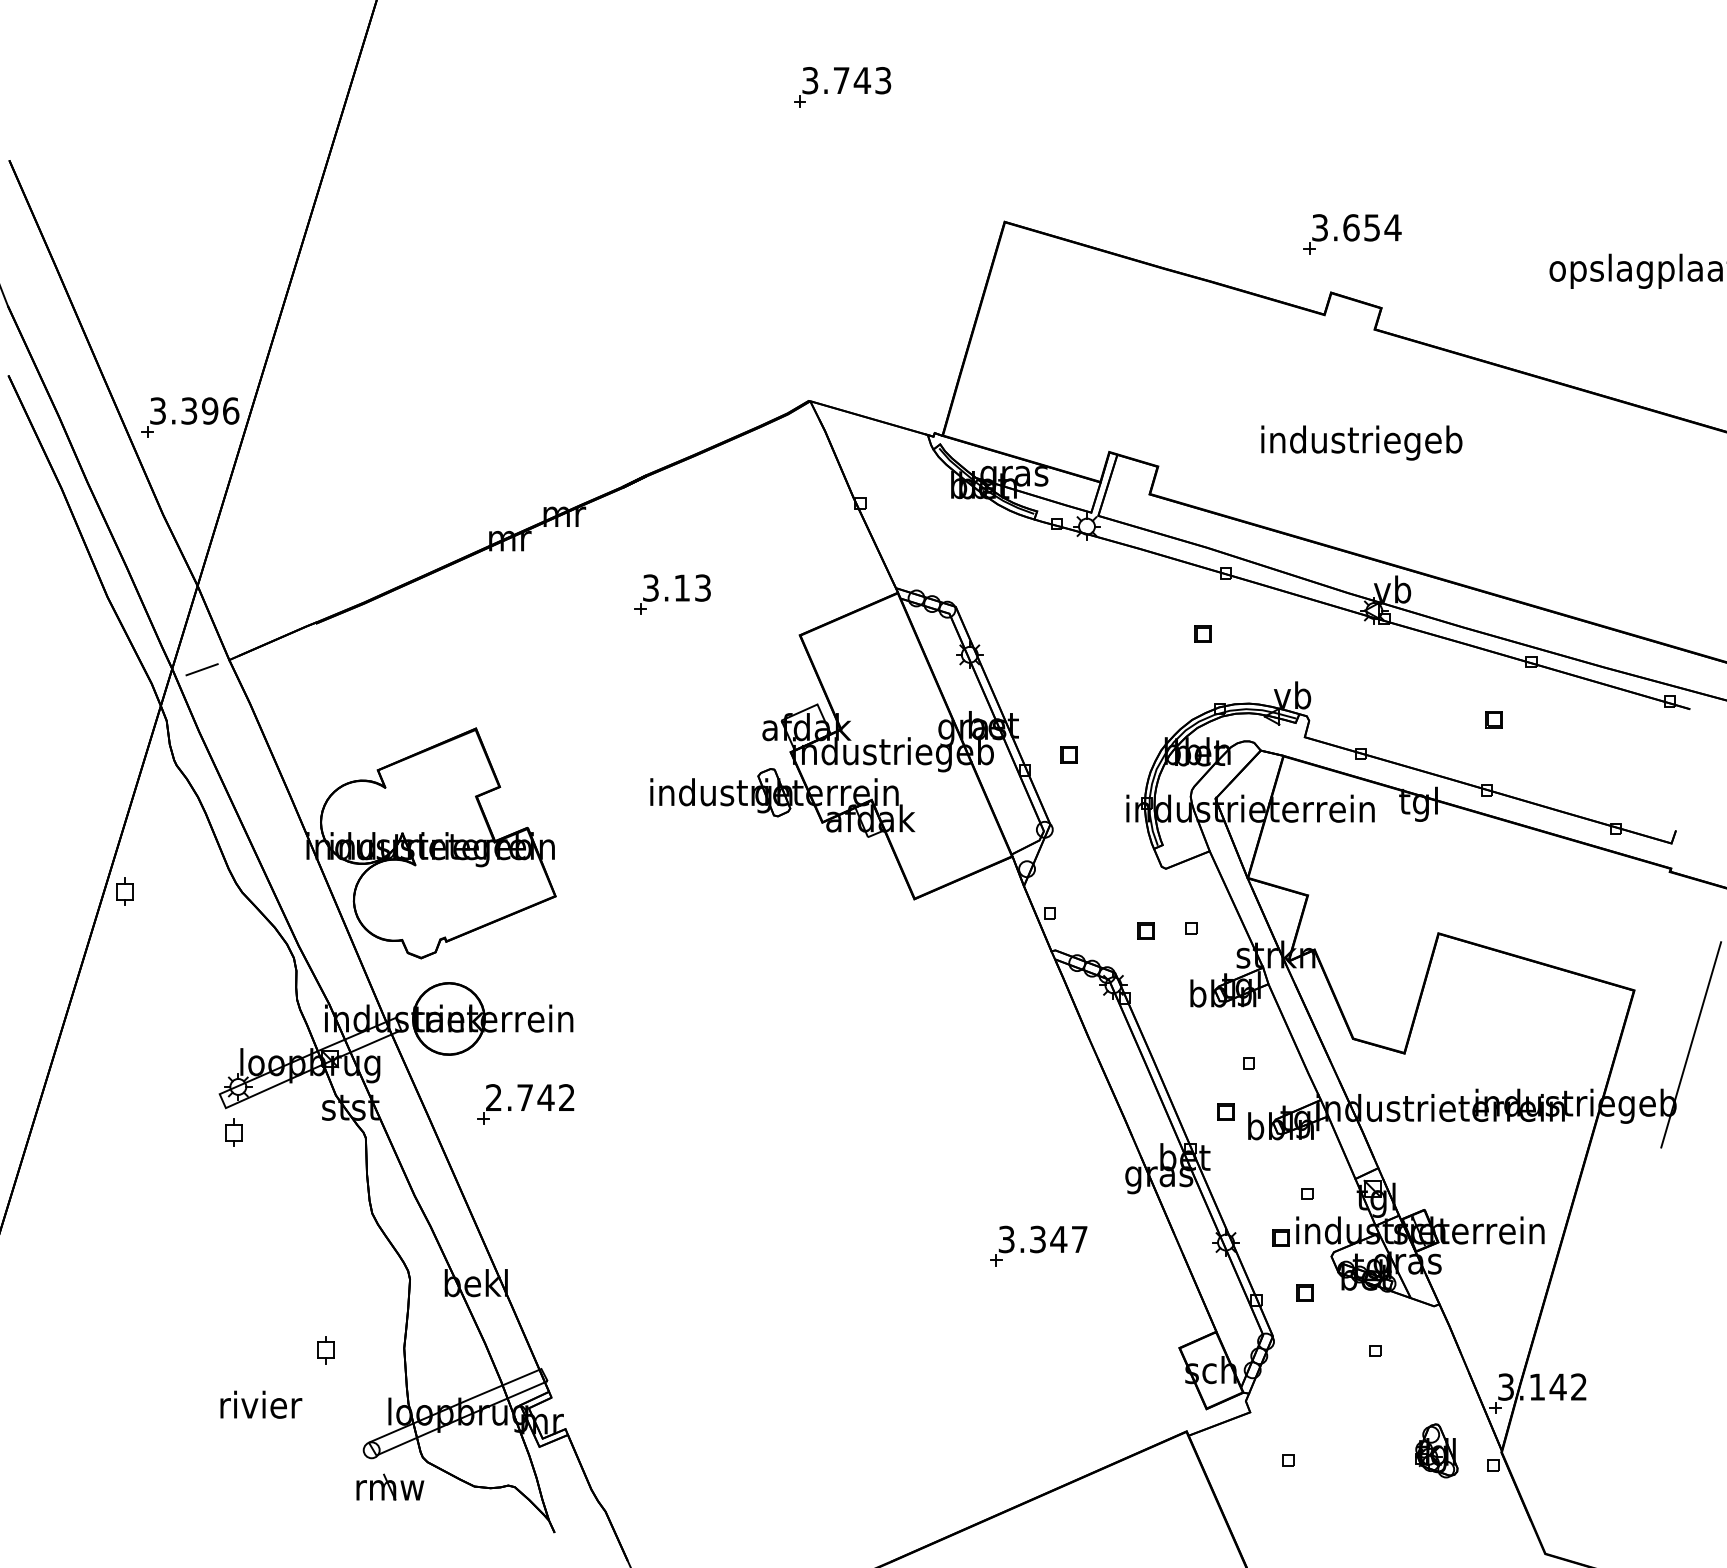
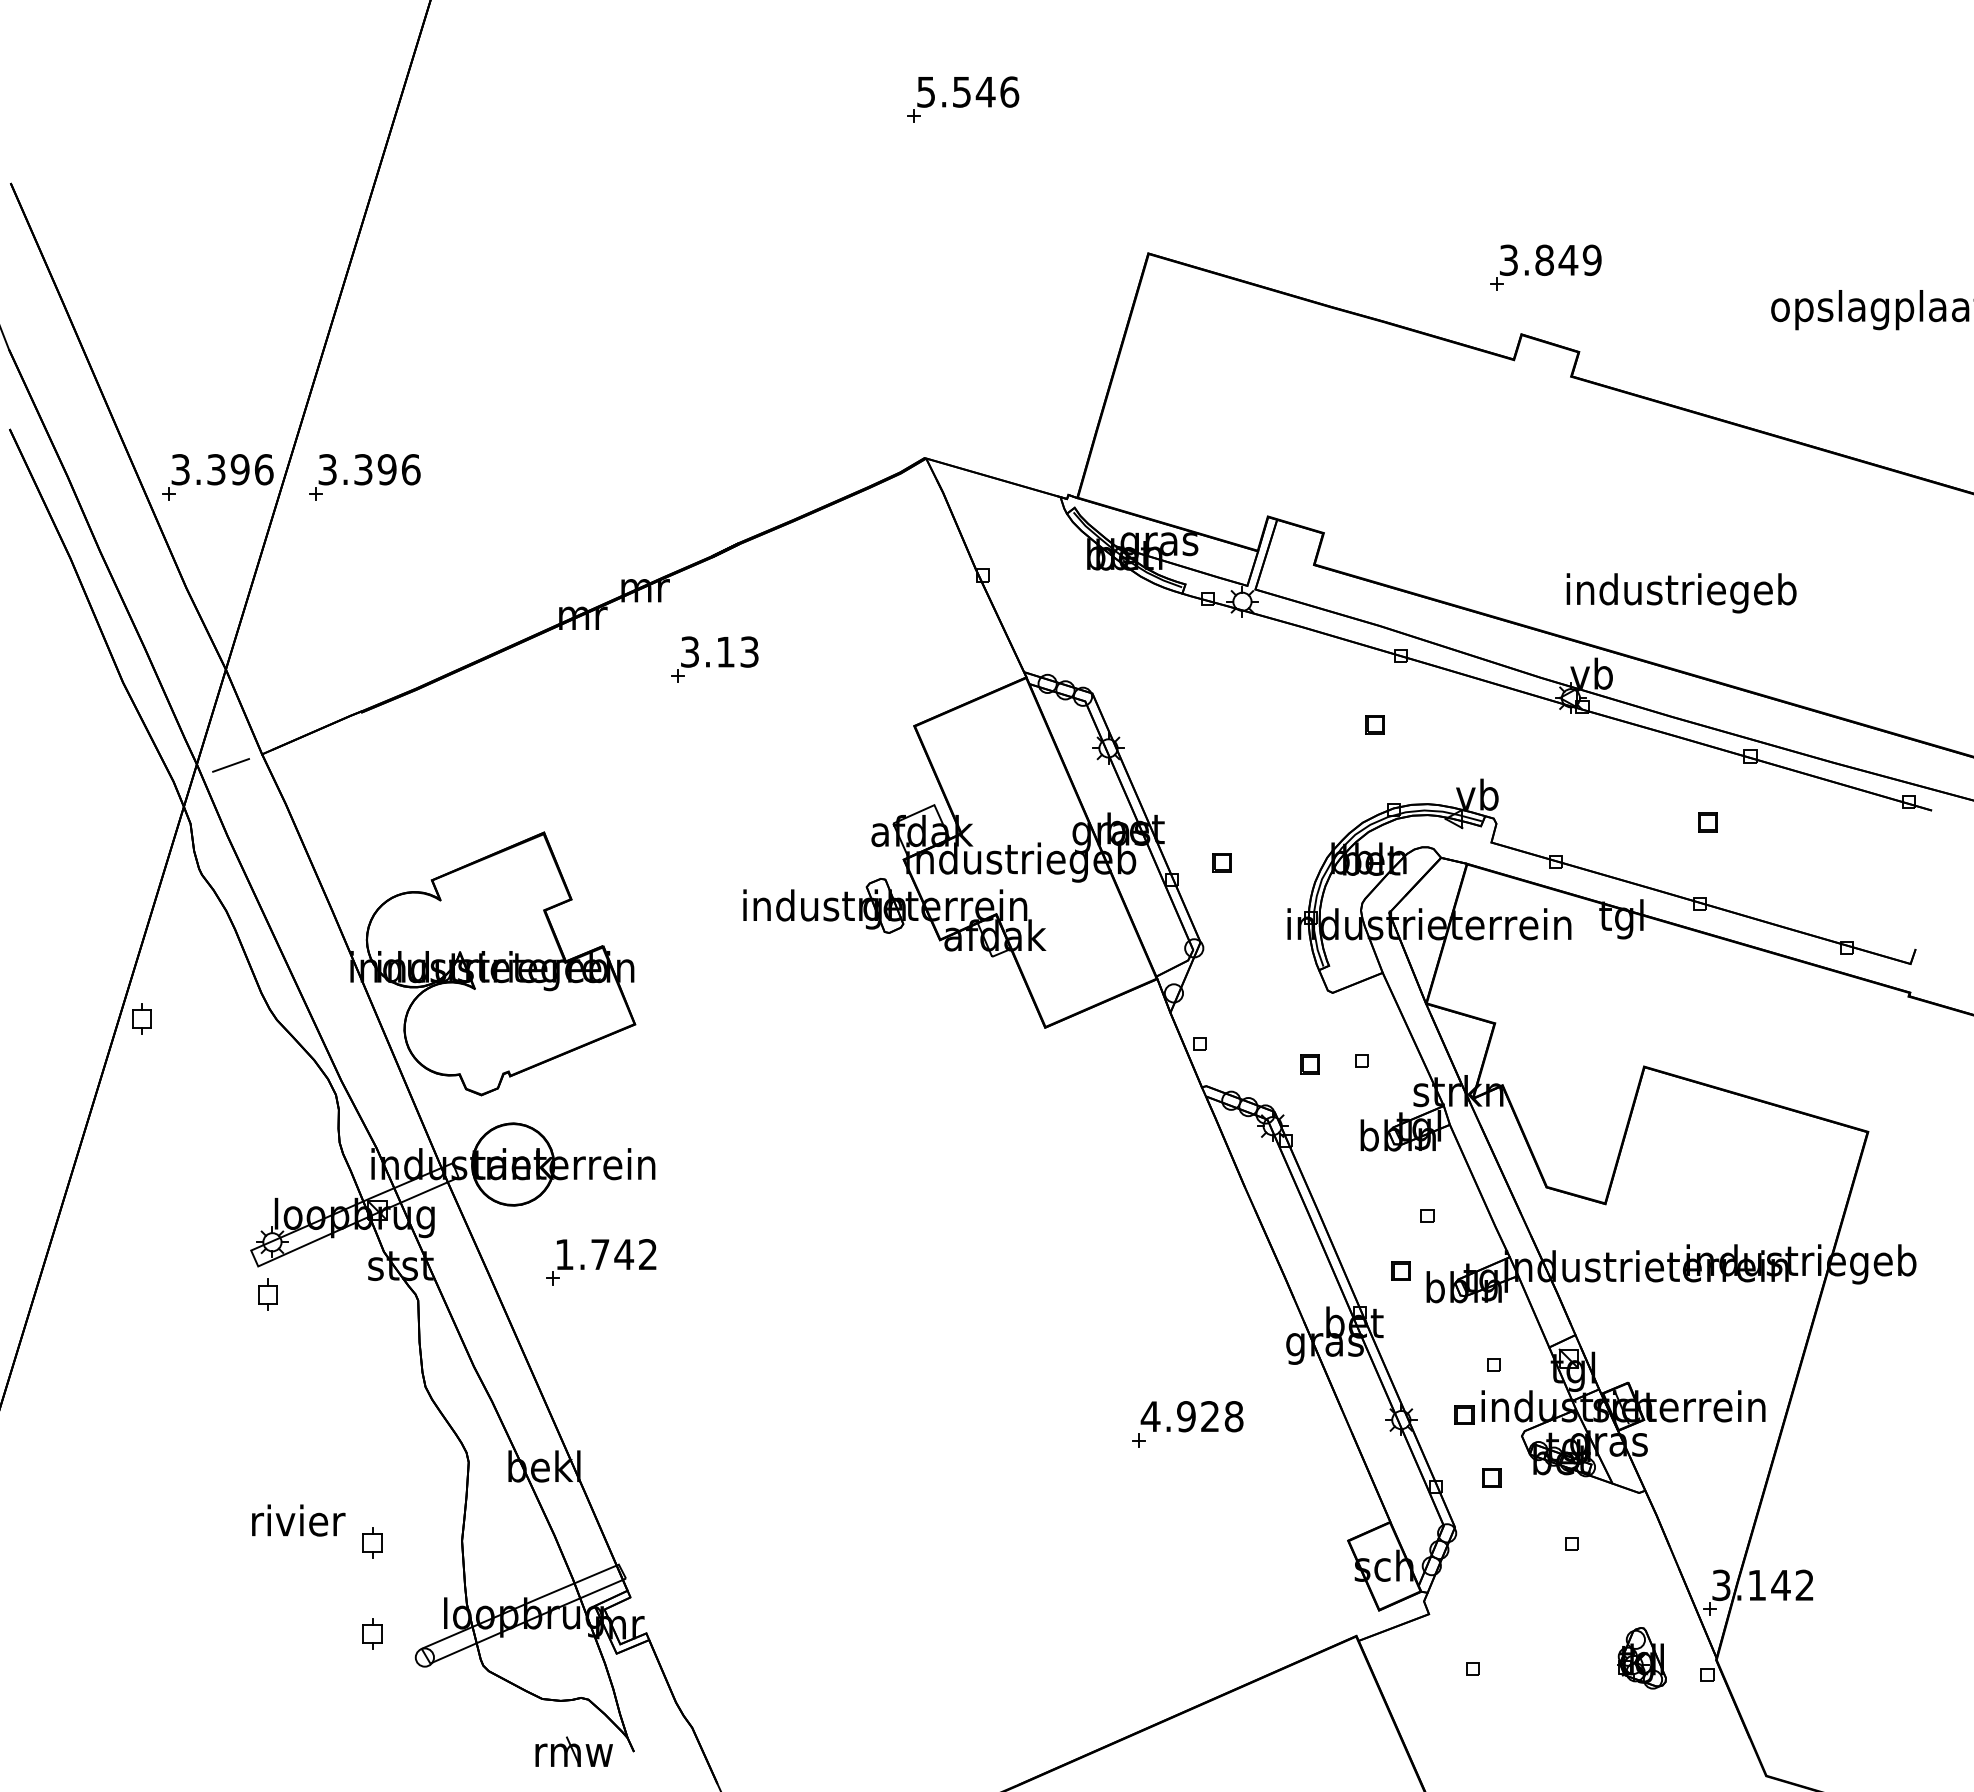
text: (847, 80) -> (968, 91), 3.743 -> 5.546
text: (1372, 227) -> (1568, 259), 3.654 -> 3.849
part: (318, 417) -> (364, 477), added
text: (1361, 443) -> (1681, 593), moved
part: (672, 594) -> (714, 659), moved
line: (1690, 1044) -> (1932, 1193), removed
text: (493, 1097) -> (564, 1254), 2.742 -> 1.742
text: (1042, 1239) -> (1191, 1416), 3.347 -> 4.928
text: (261, 1404) -> (298, 1520), moved
part: (325, 1429) -> (372, 1633), added
part: (389, 1486) -> (573, 1751), moved

